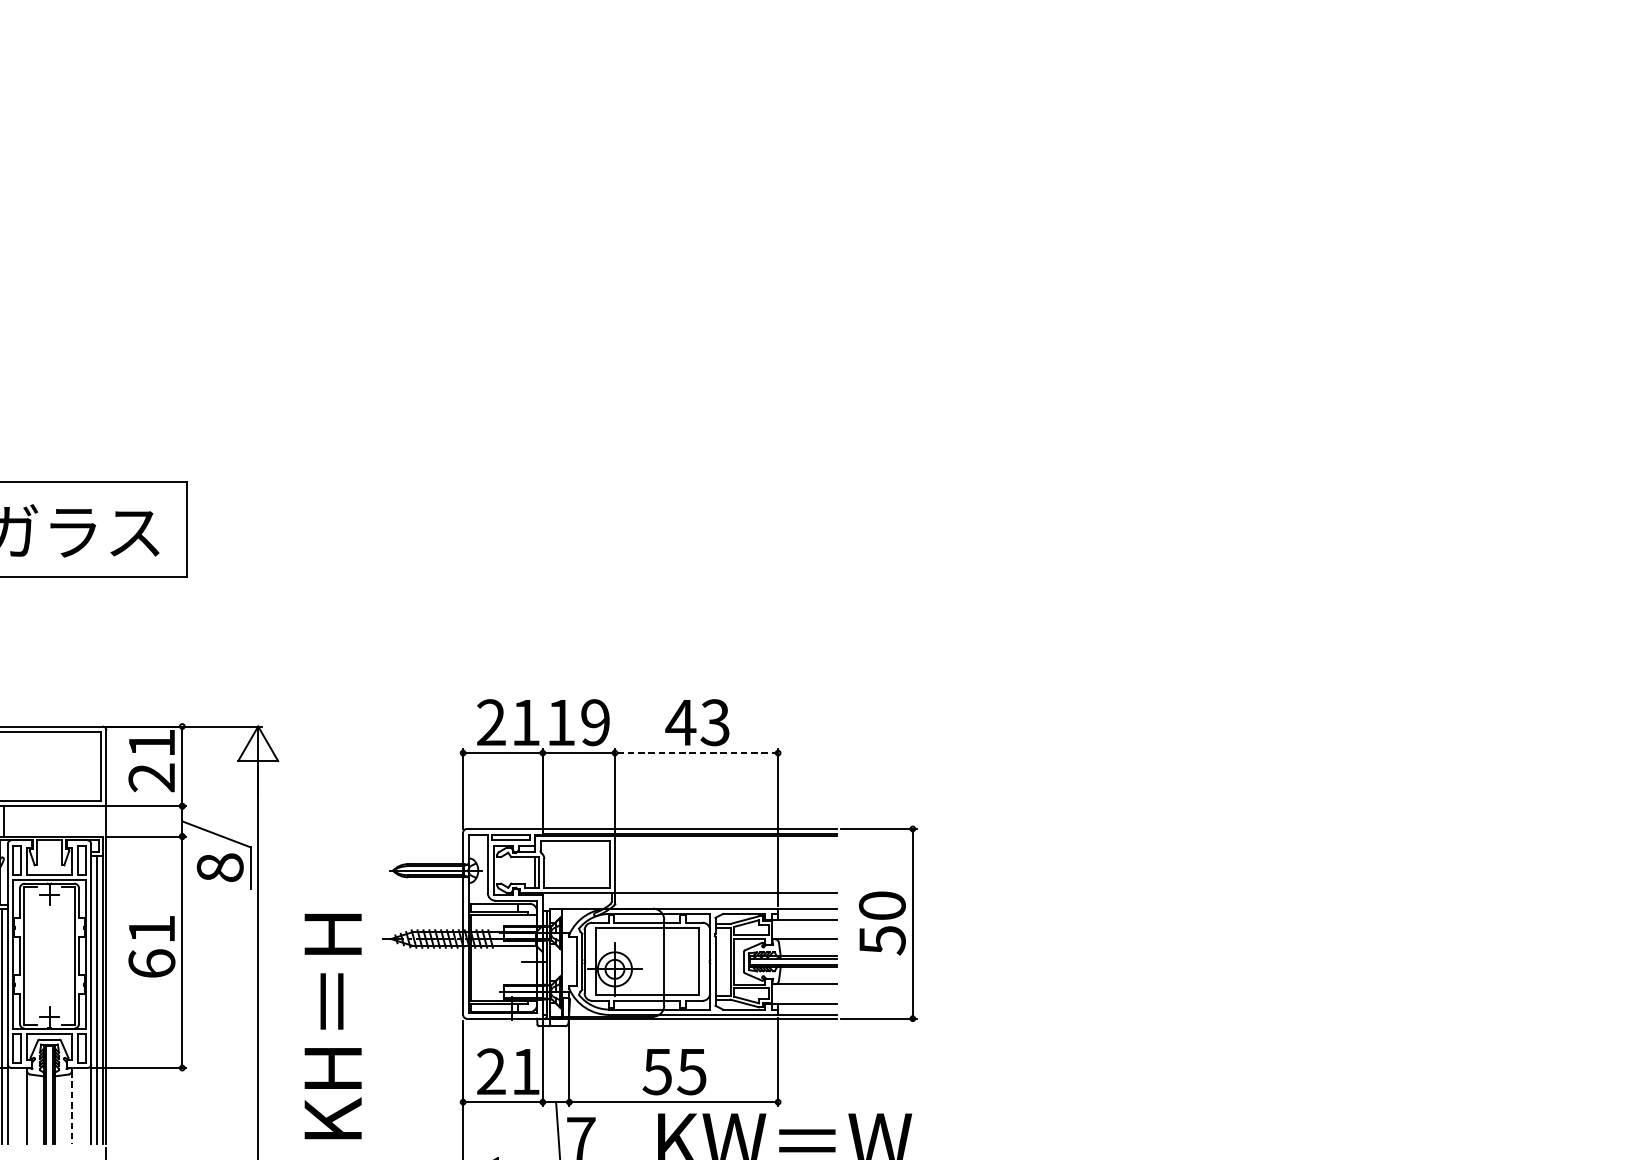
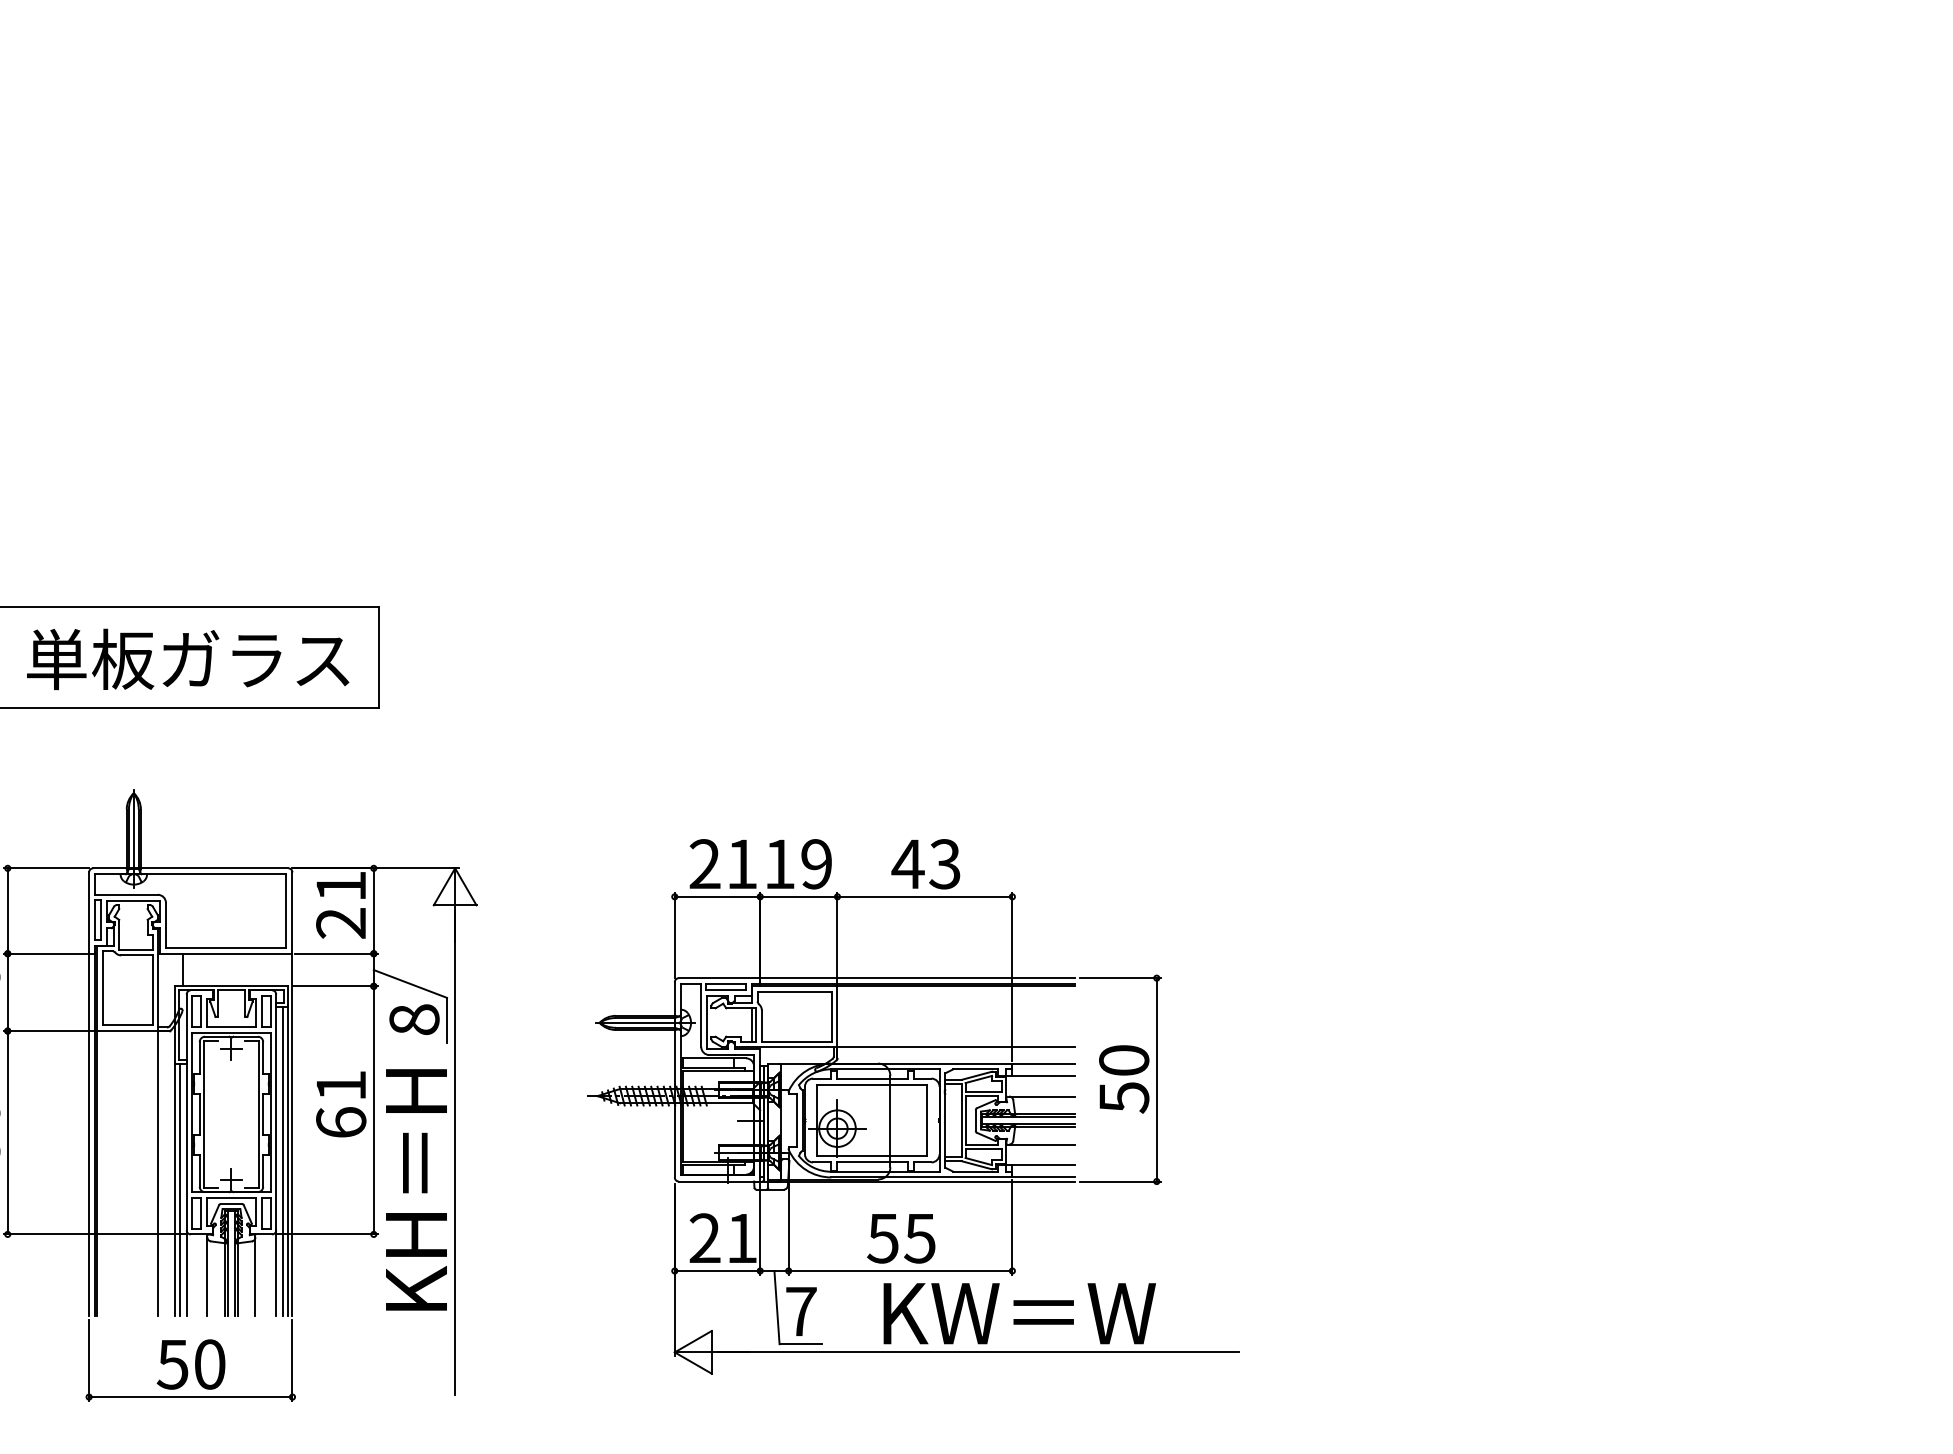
line: (696, 752) -> (924, 896), dashed -> solid
text: (333, 1026) -> (416, 1189), moved
line: (71, 1107) -> (255, 1276), dashed -> solid

